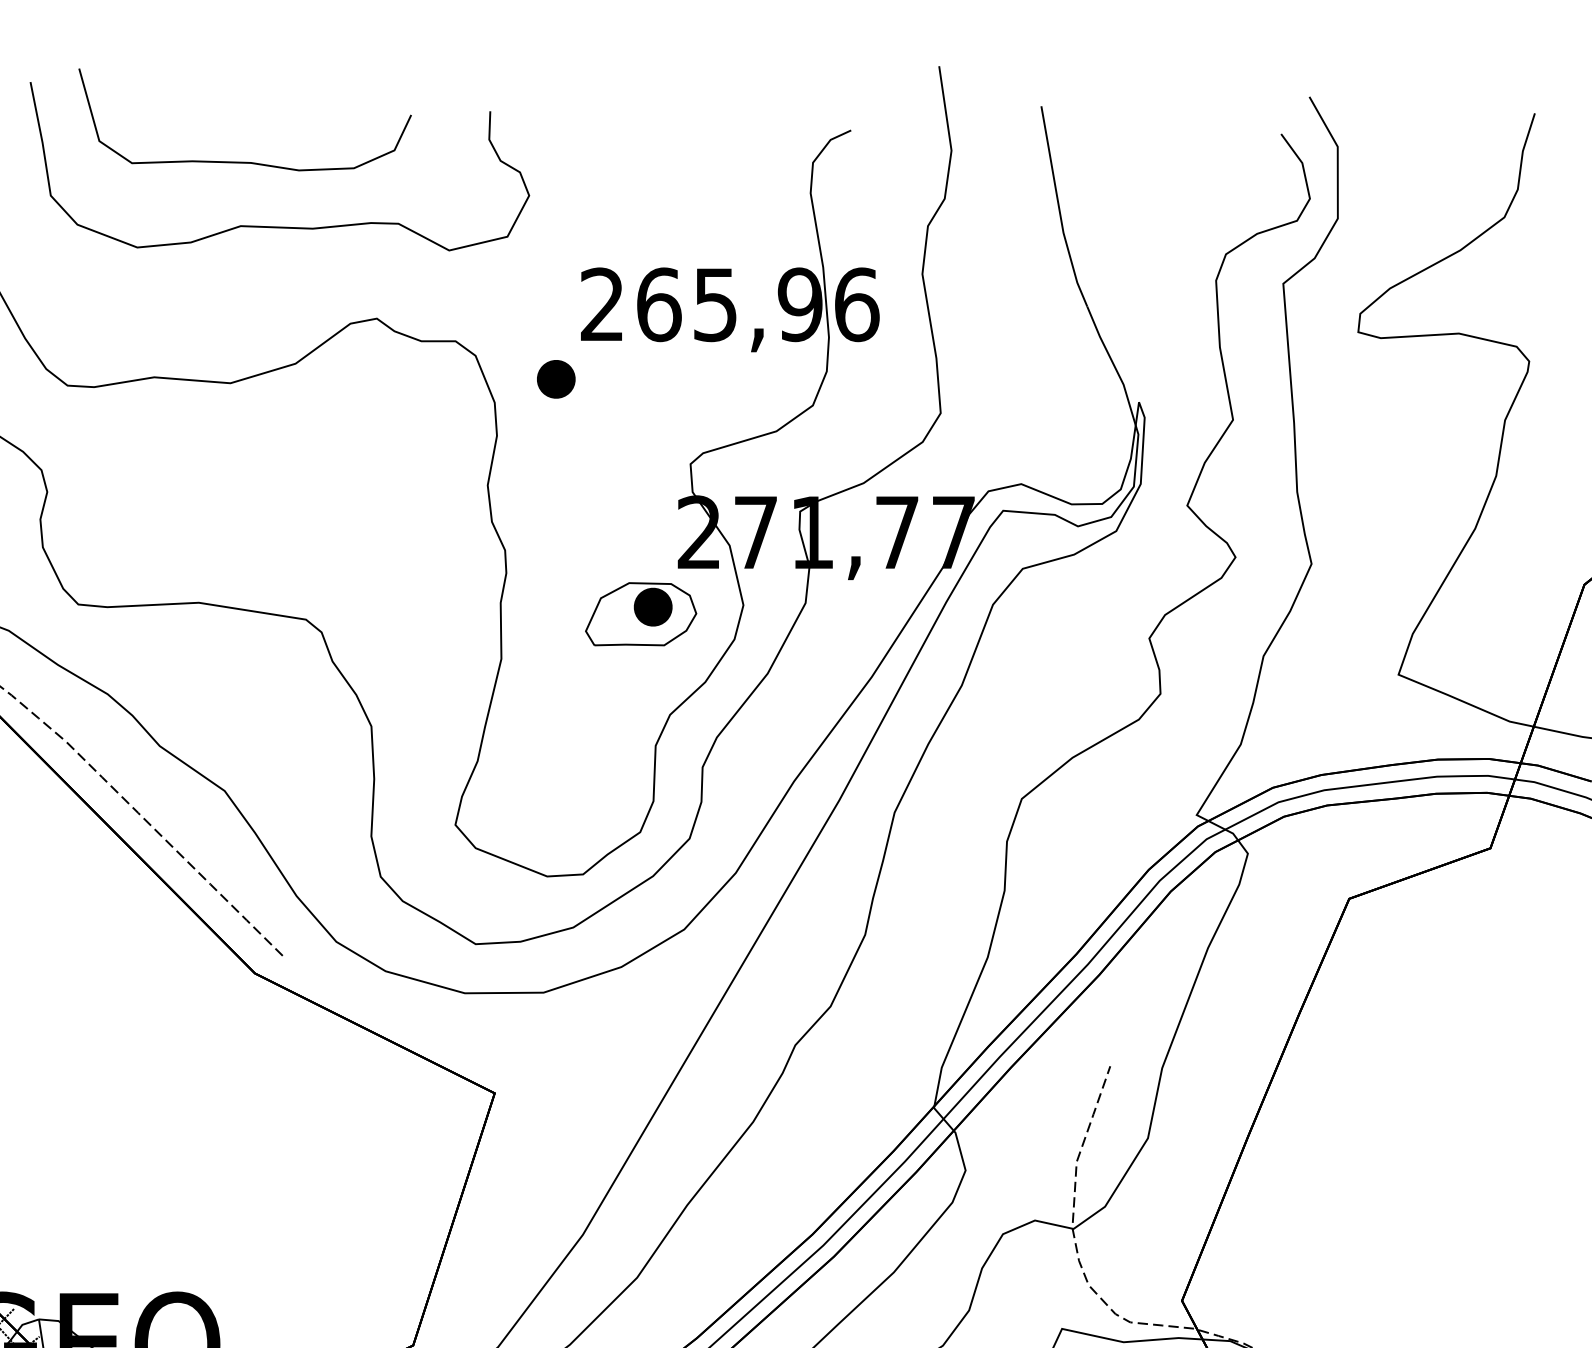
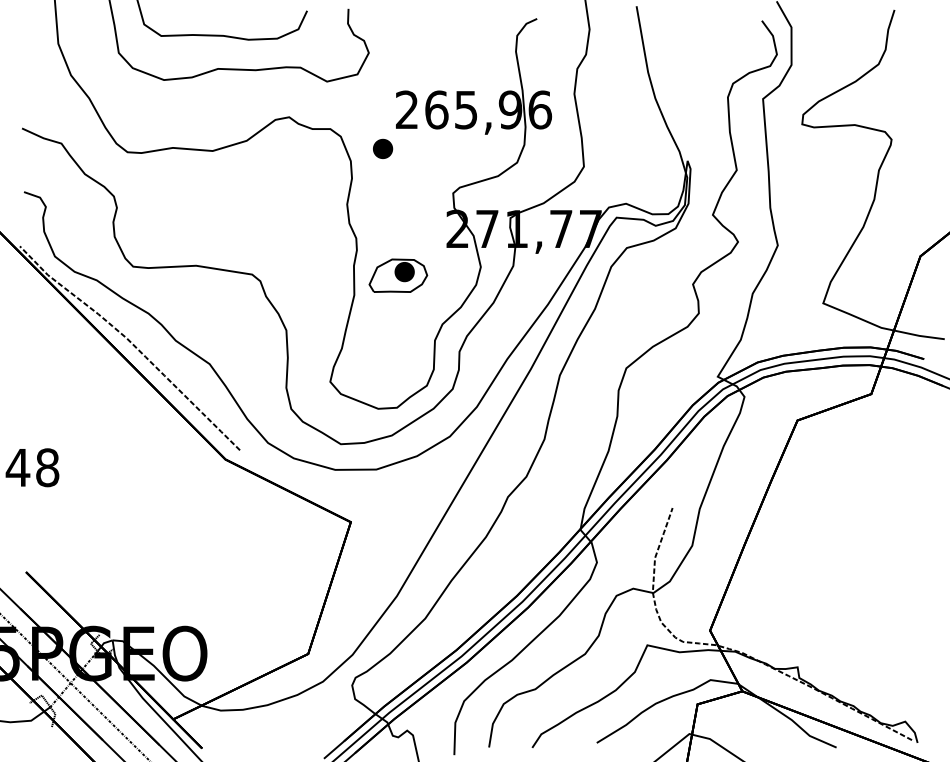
part: (641, 613) -> (398, 275), moved

